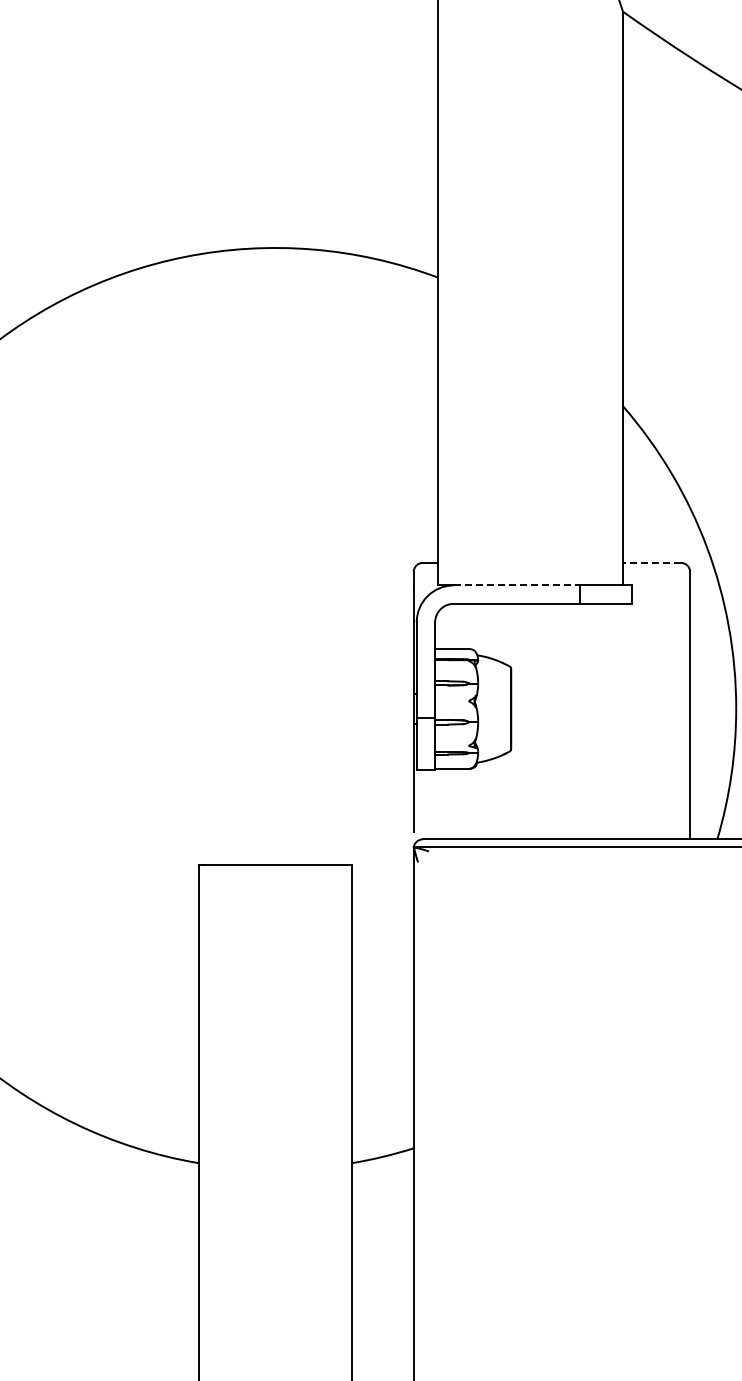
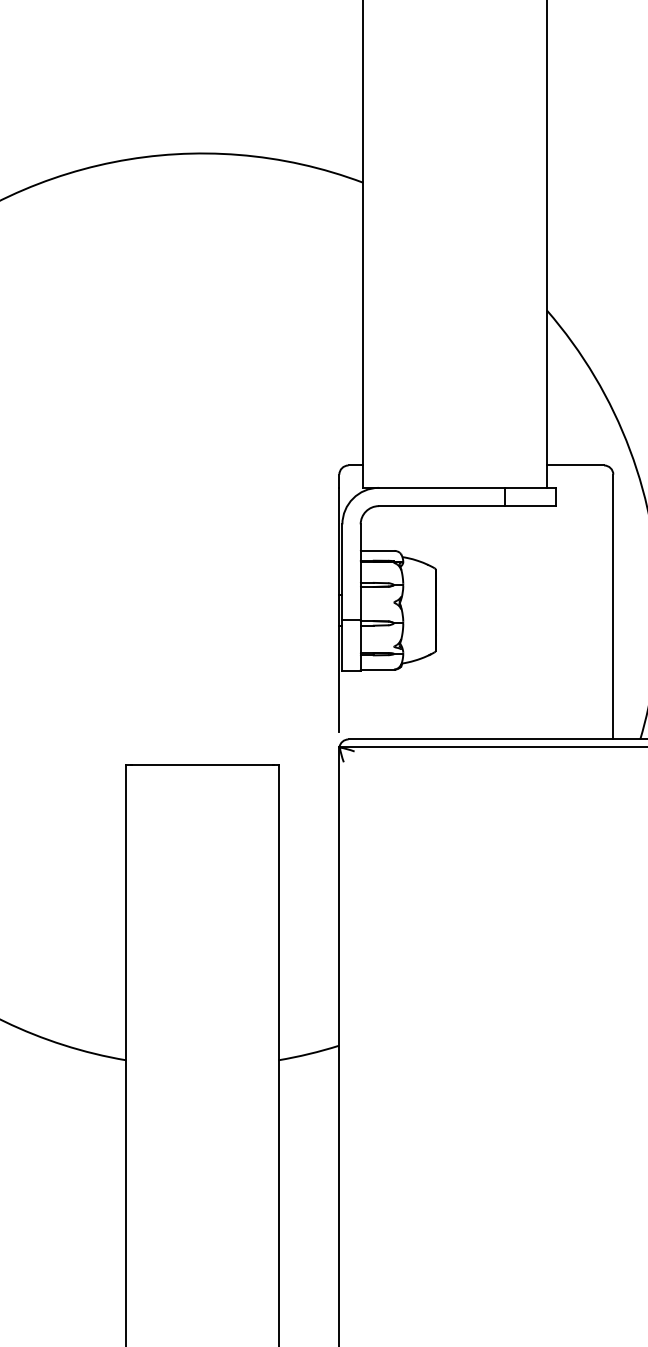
line: (651, 562) -> (575, 465), dashed -> solid
line: (517, 585) -> (442, 487), dashed -> solid

